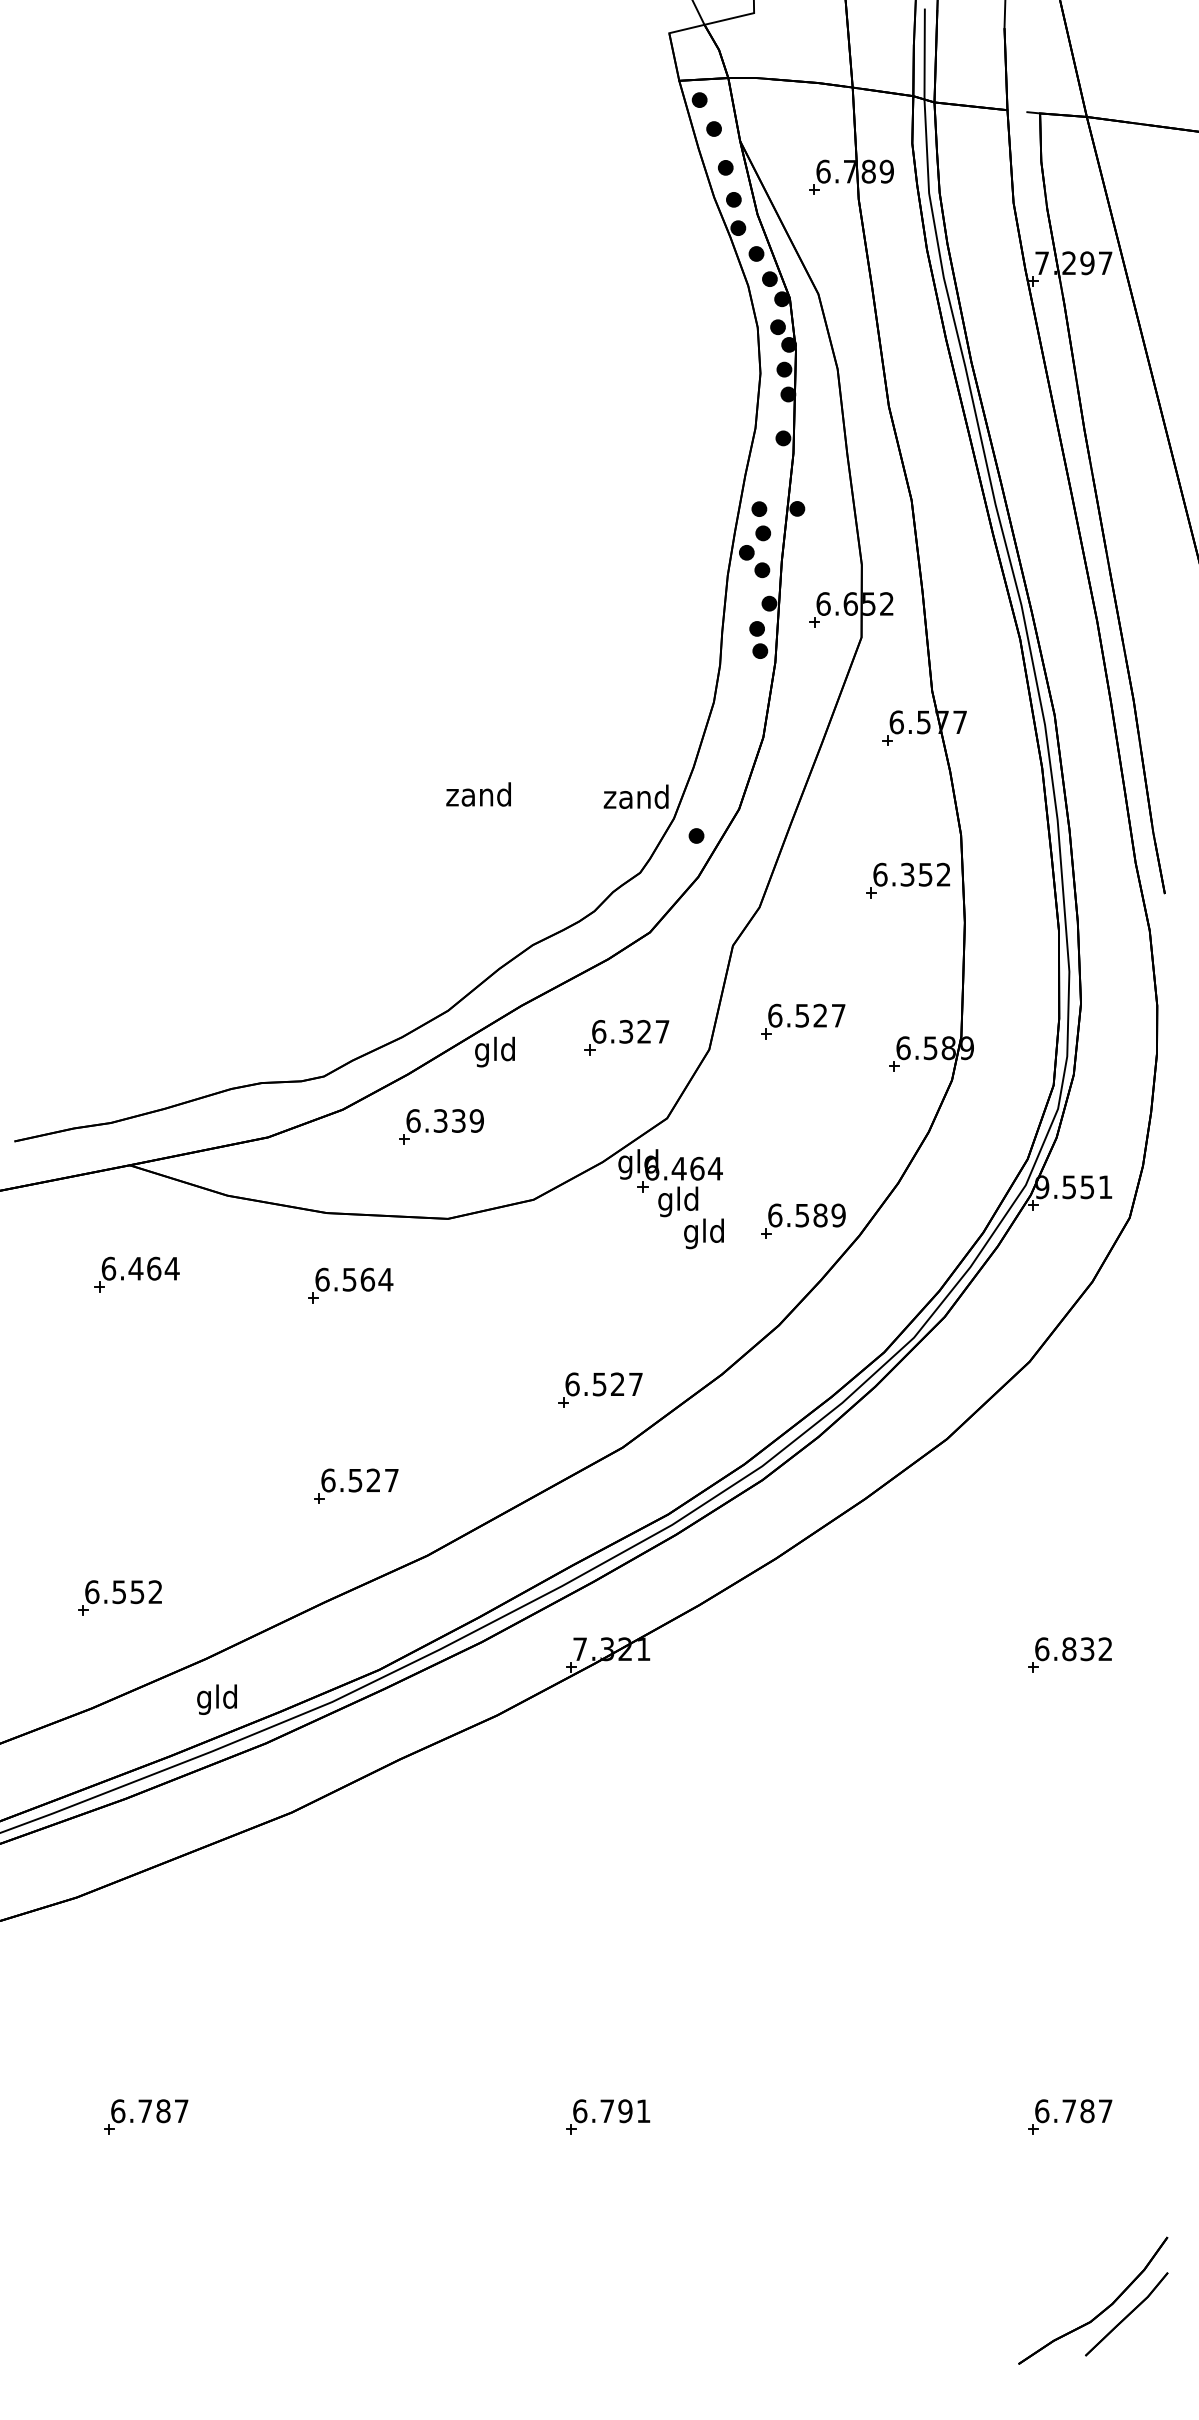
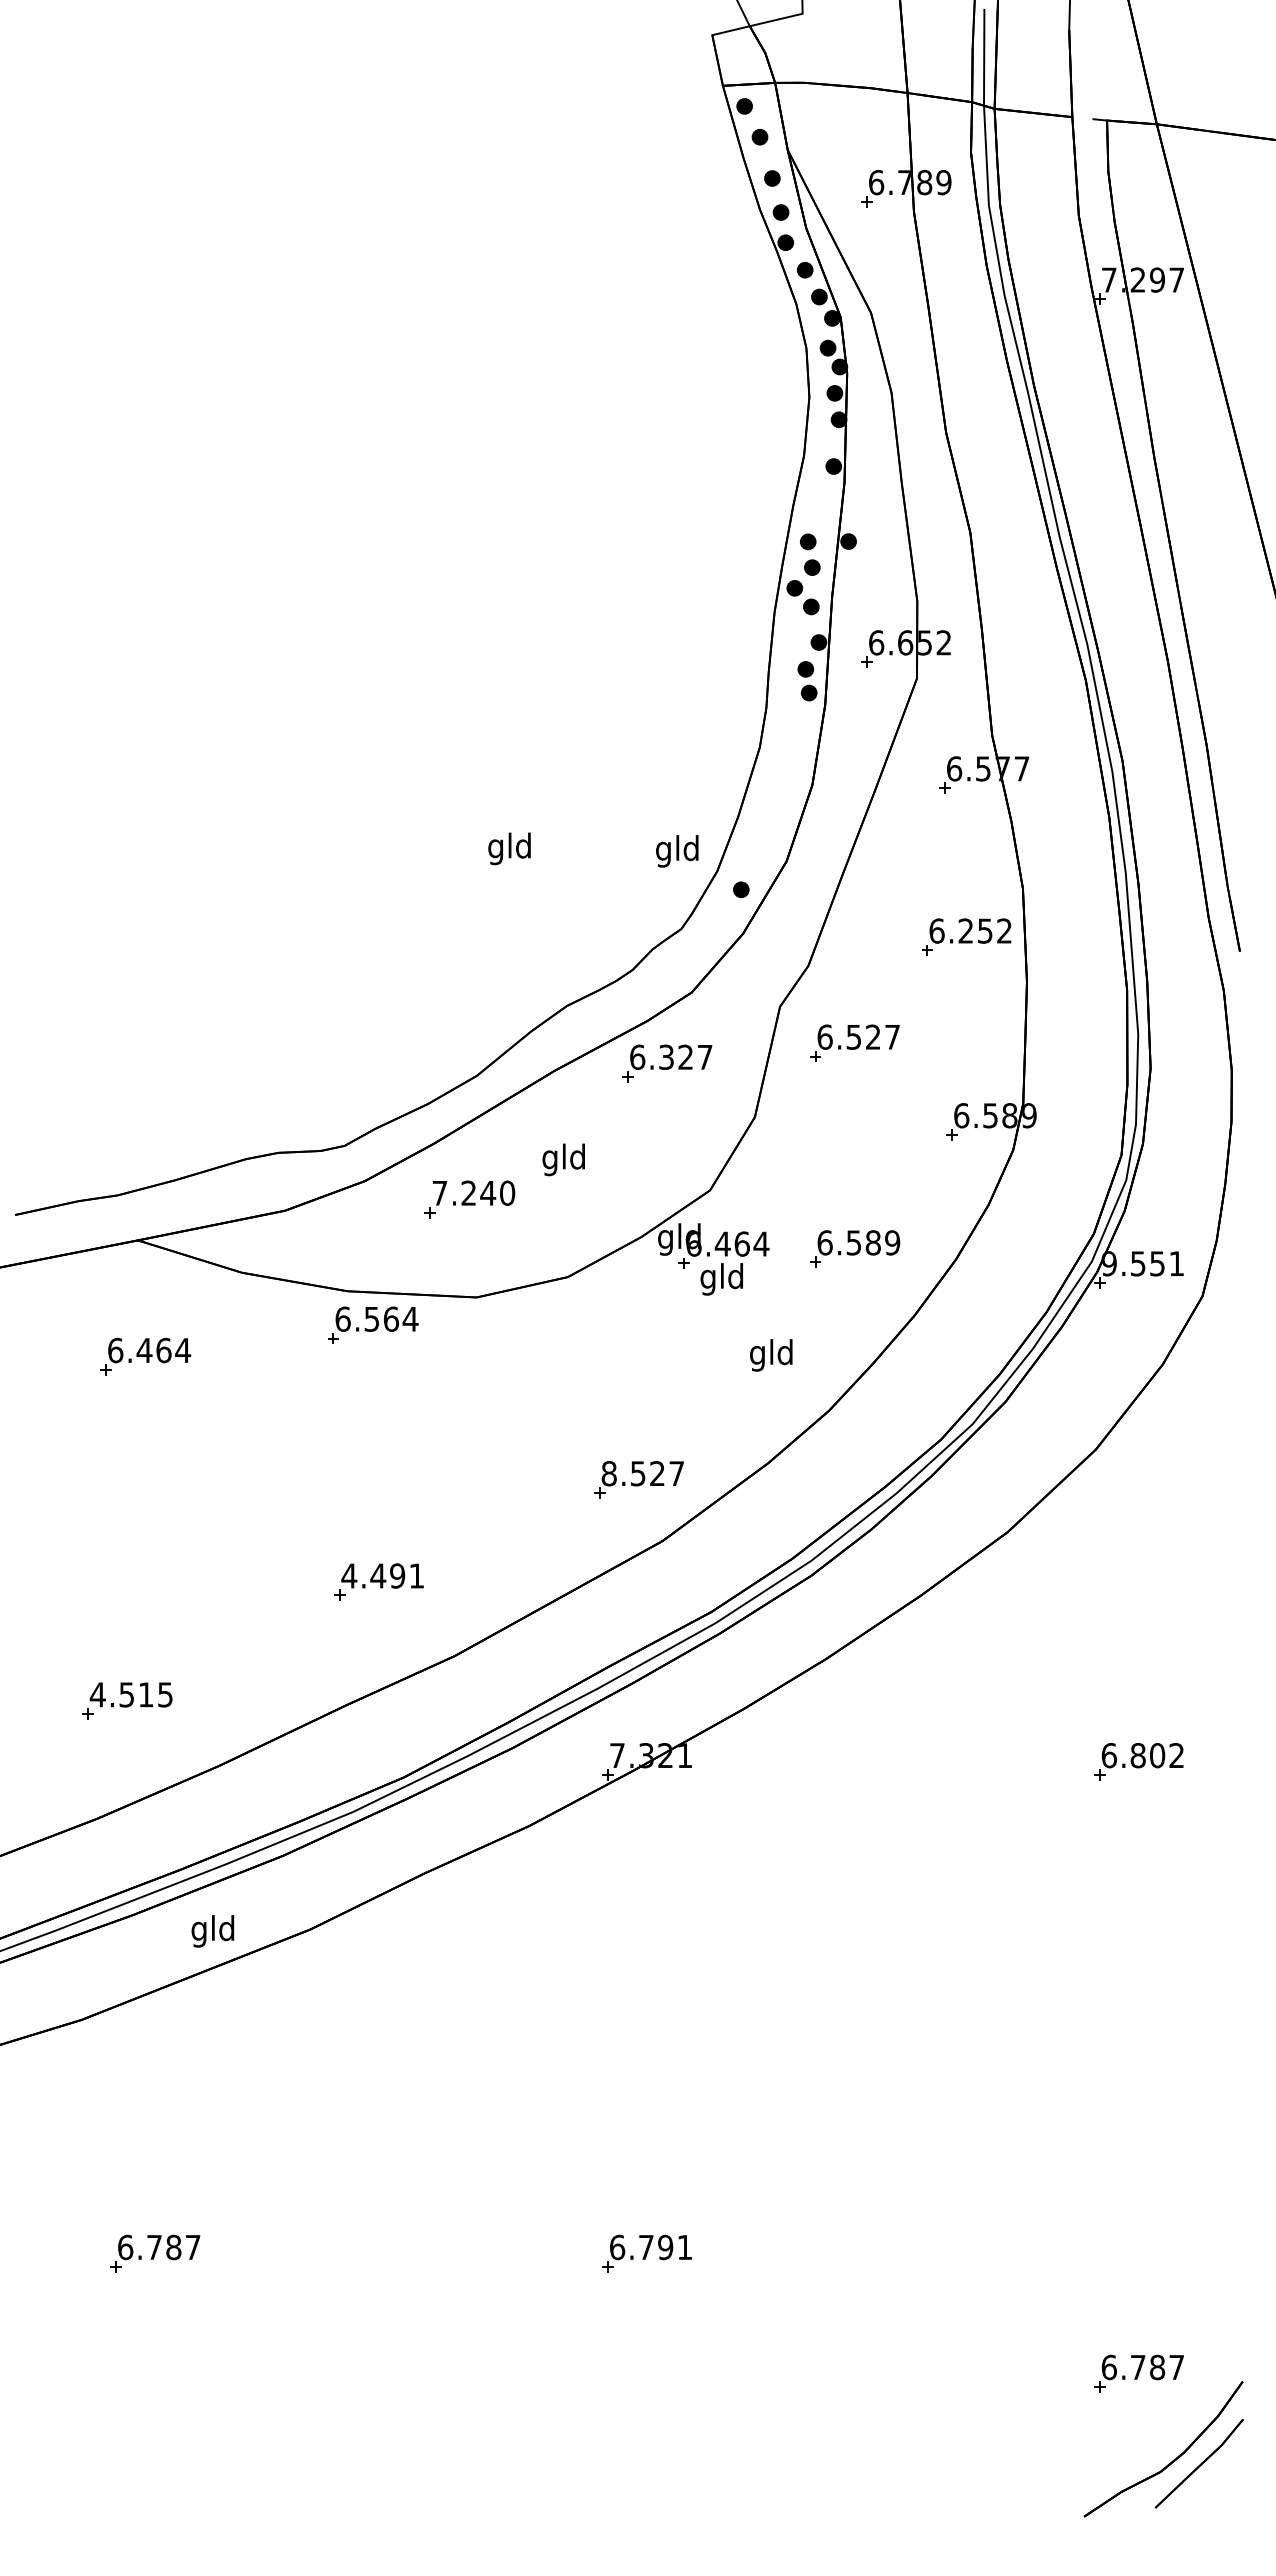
text: (477, 797) -> (508, 848), zand -> gld
text: (635, 799) -> (676, 851), zand -> gld
text: (907, 874) -> (965, 930), 6.352 -> 6.252
part: (802, 1020) -> (854, 1042), moved
part: (627, 1037) -> (667, 1063), moved
text: (494, 1051) -> (563, 1159), moved
text: (444, 1120) -> (473, 1192), 6.339 -> 7.240
part: (803, 1220) -> (855, 1248), moved
text: (704, 1233) -> (771, 1355), moved
part: (351, 1284) -> (373, 1324), moved
text: (571, 1384) -> (608, 1473), 6.527 -> 8.527
text: (359, 1480) -> (382, 1575), 6.527 -> 4.491
text: (122, 1591) -> (130, 1694), 6.552 -> 4.515
text: (1087, 1649) -> (1157, 1755), 6.832 -> 6.802
text: (216, 1699) -> (212, 1931), moved
part: (1069, 2116) -> (1138, 2373), moved

